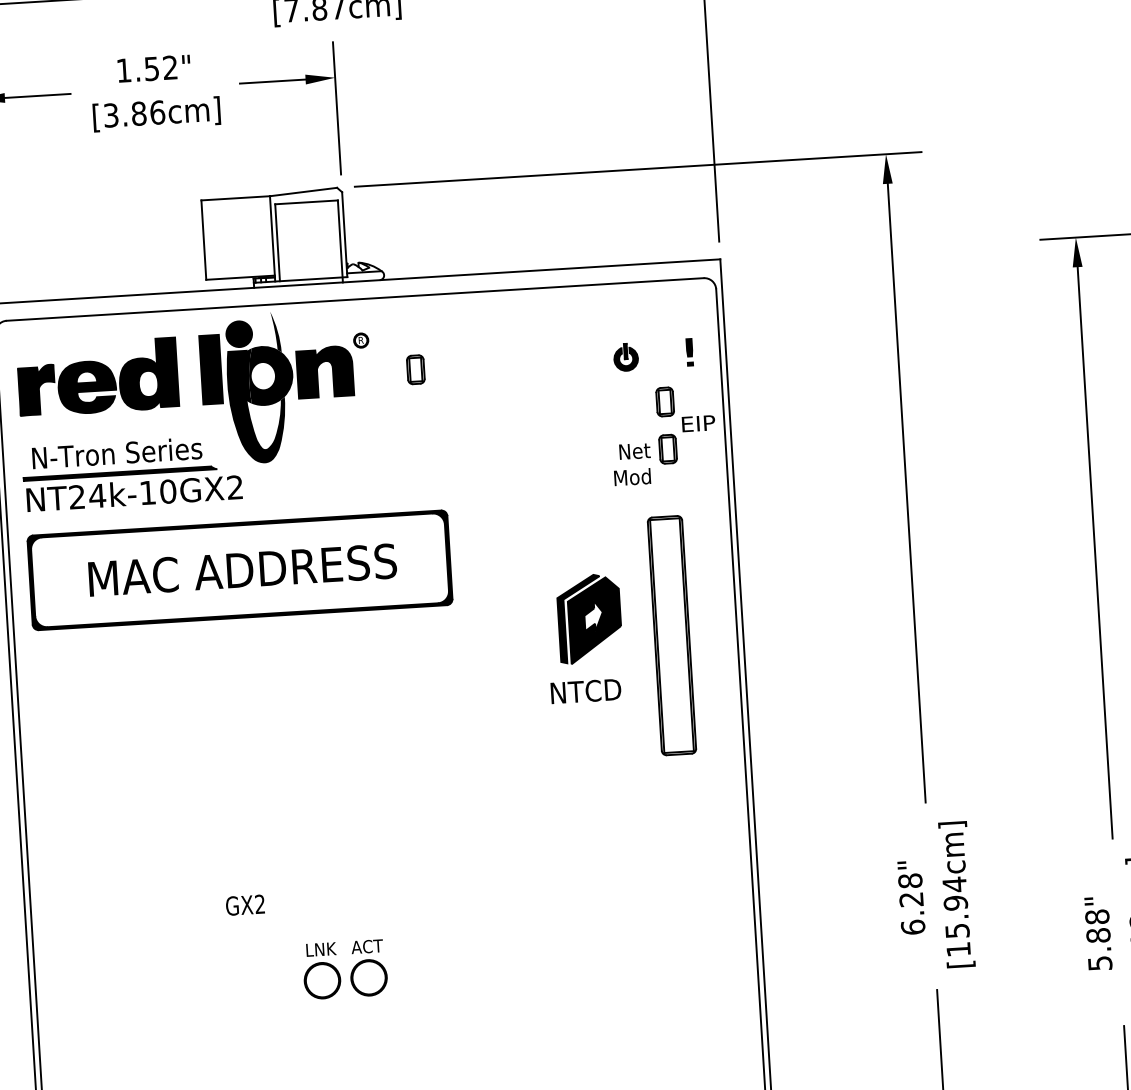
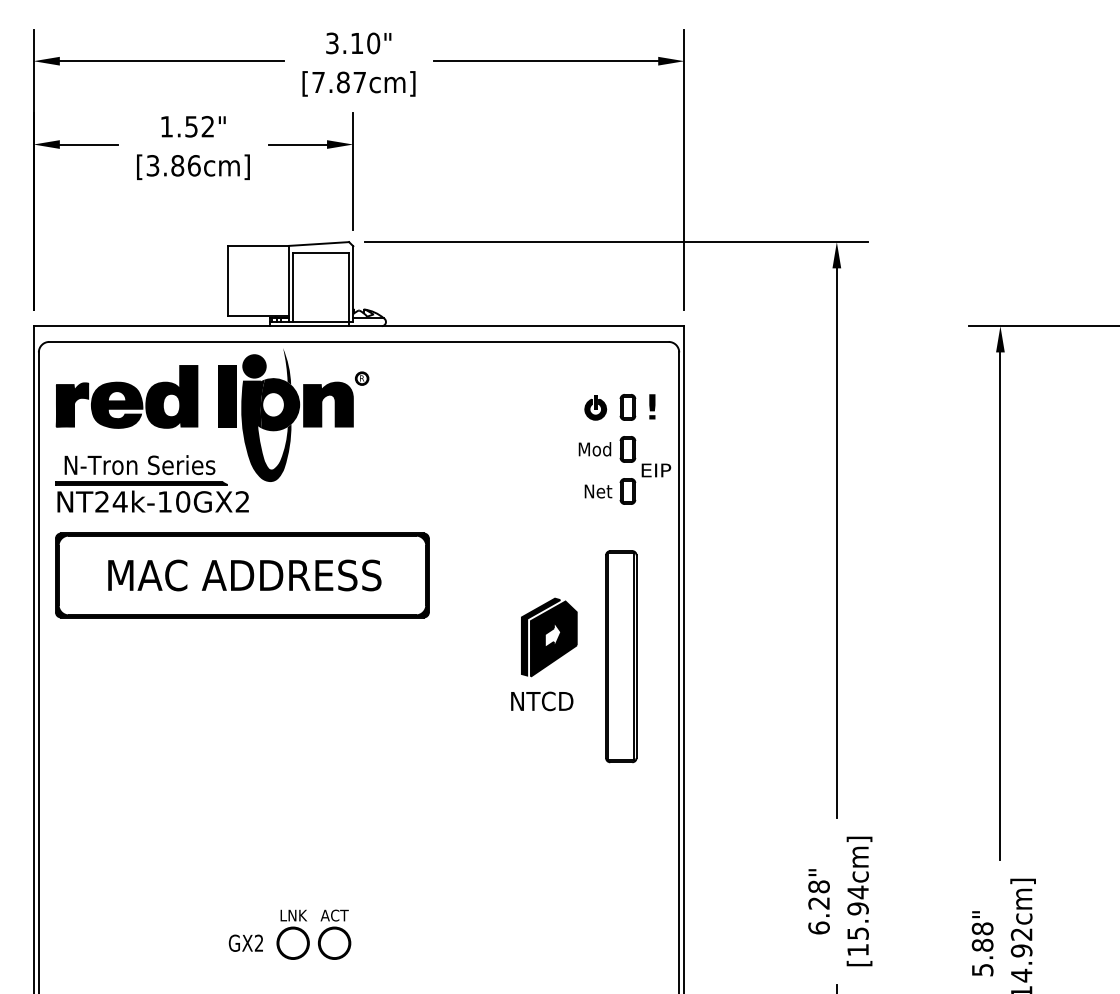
part: (415, 369) -> (627, 407), moved
text: (632, 477) -> (594, 449), moved
text: (244, 904) -> (245, 942), moved

